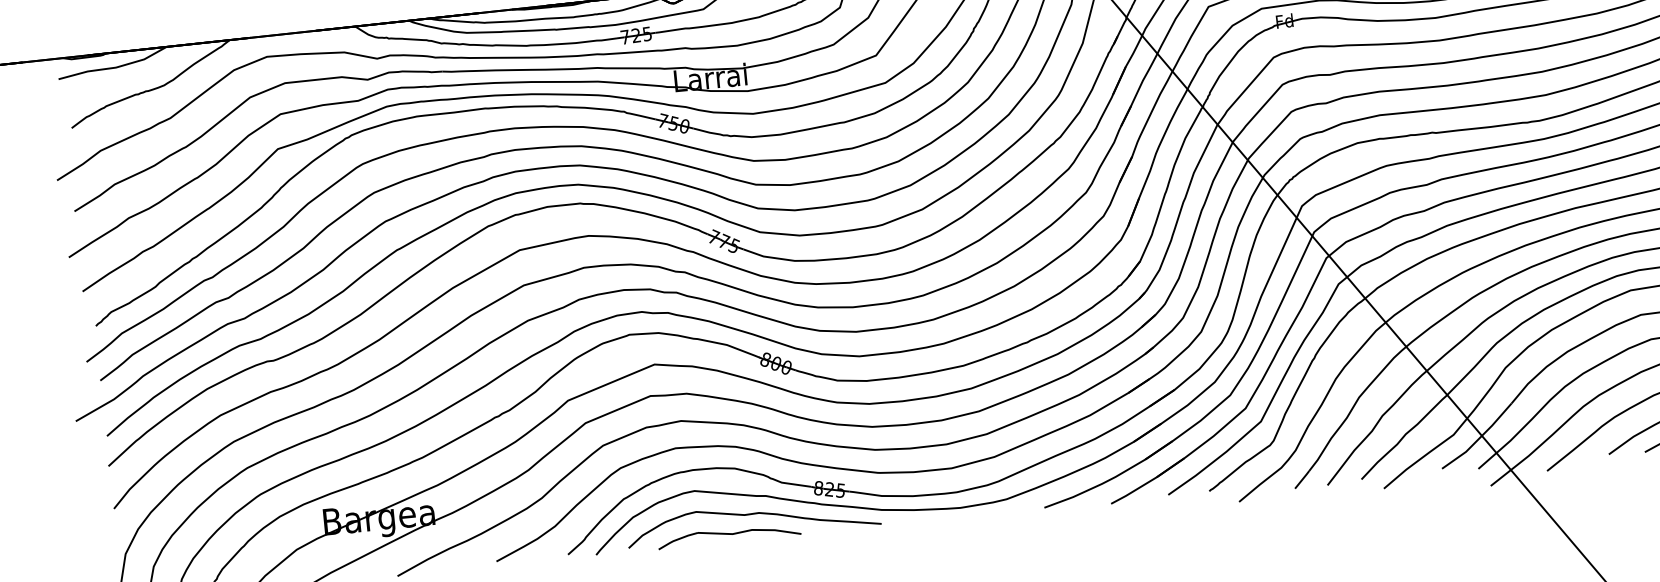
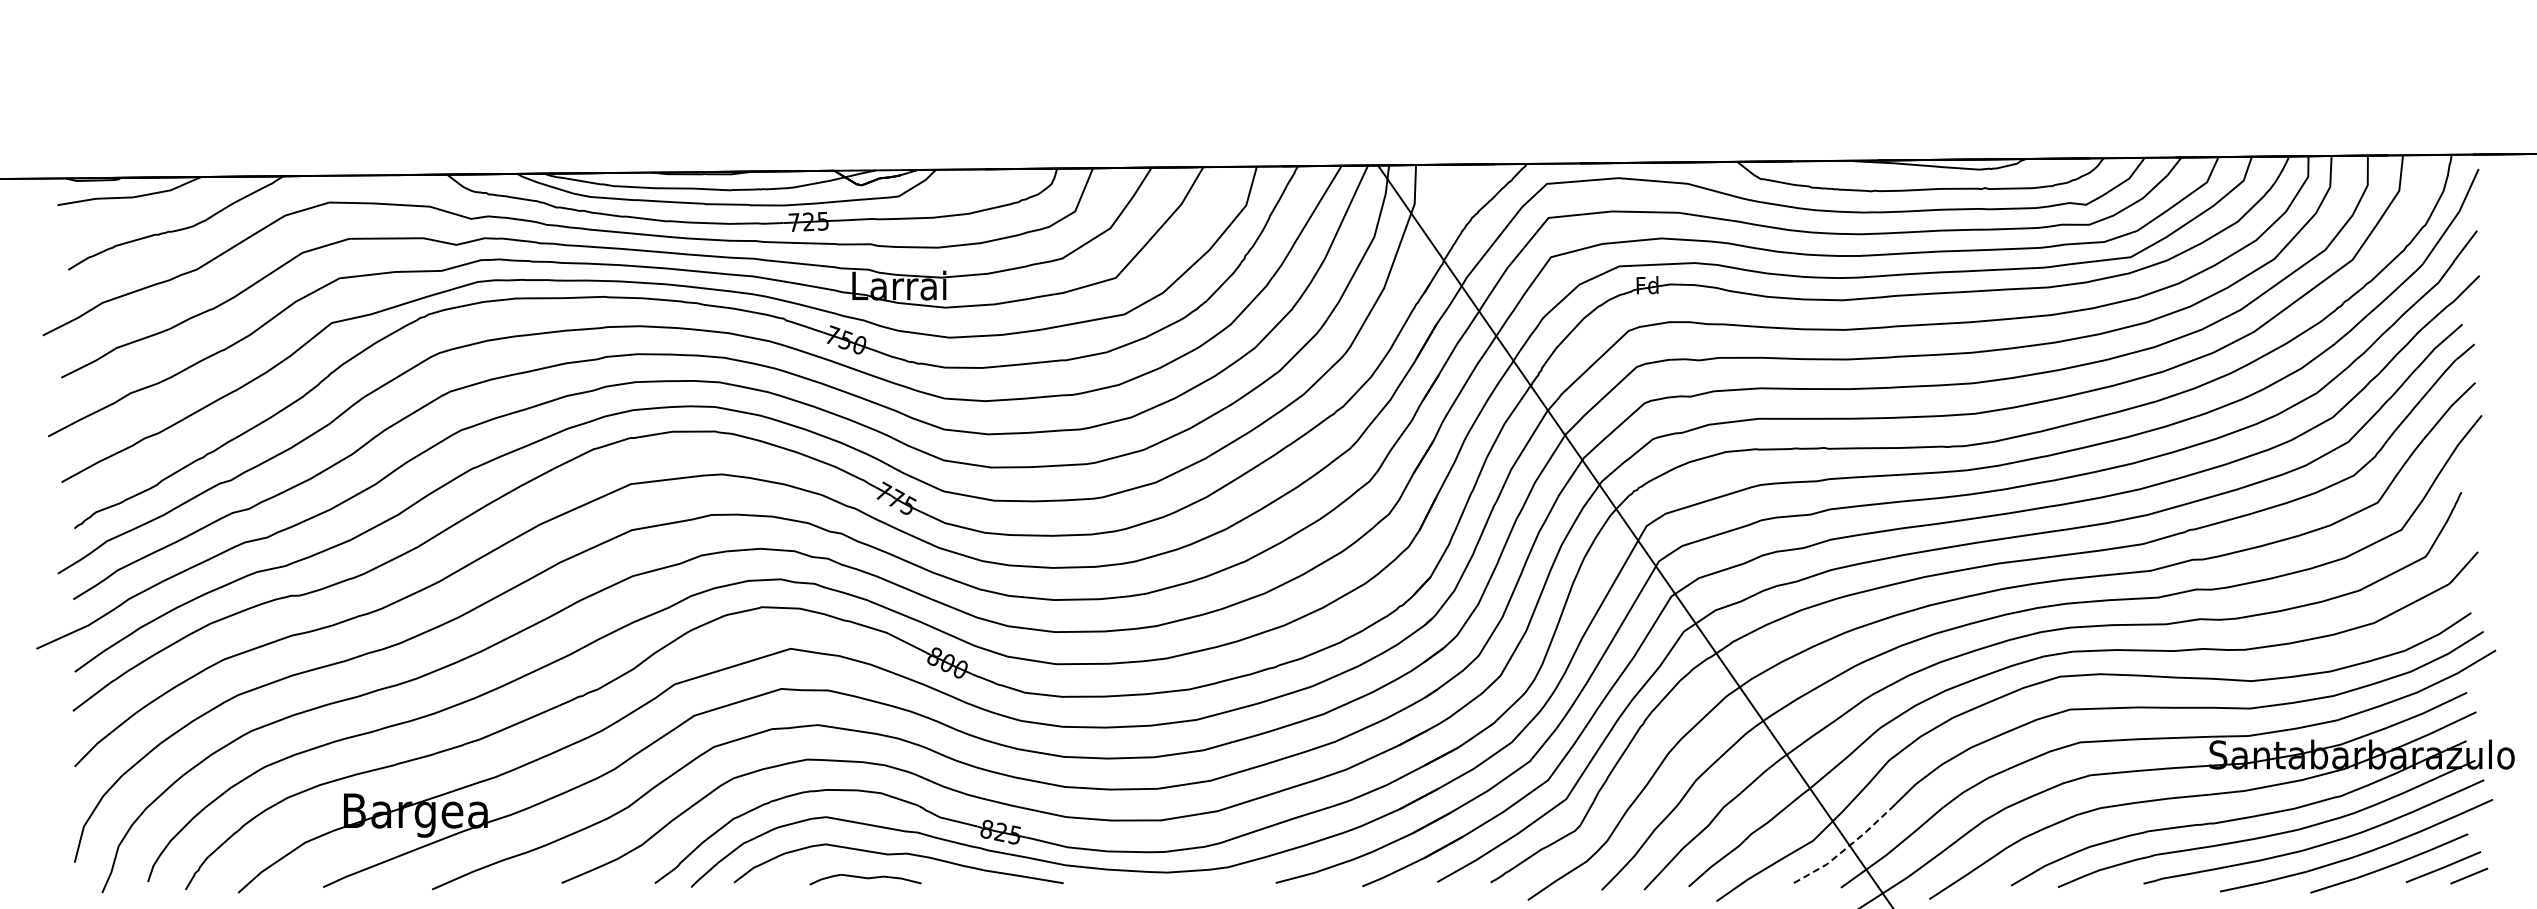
line: (1479, 438) -> (1846, 848), solid -> dashed
part: (729, 535) -> (865, 879), size x0.6

